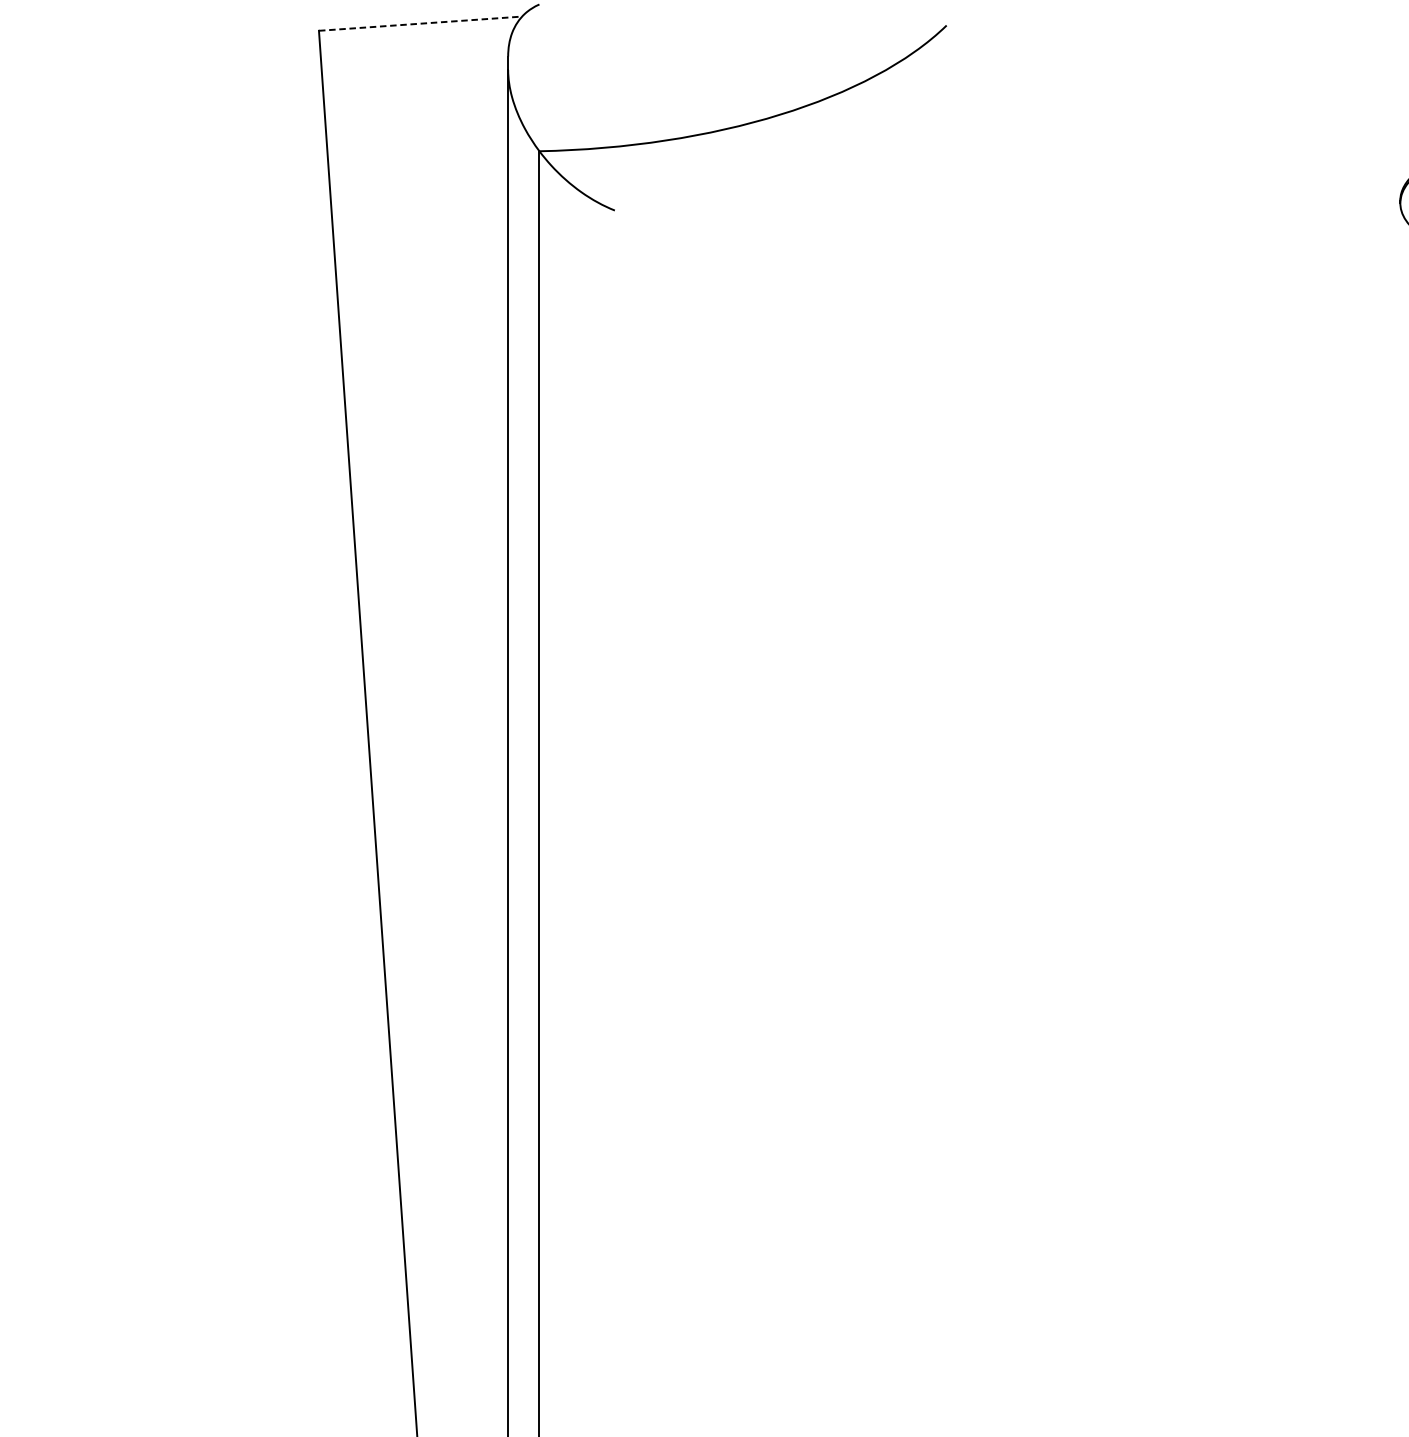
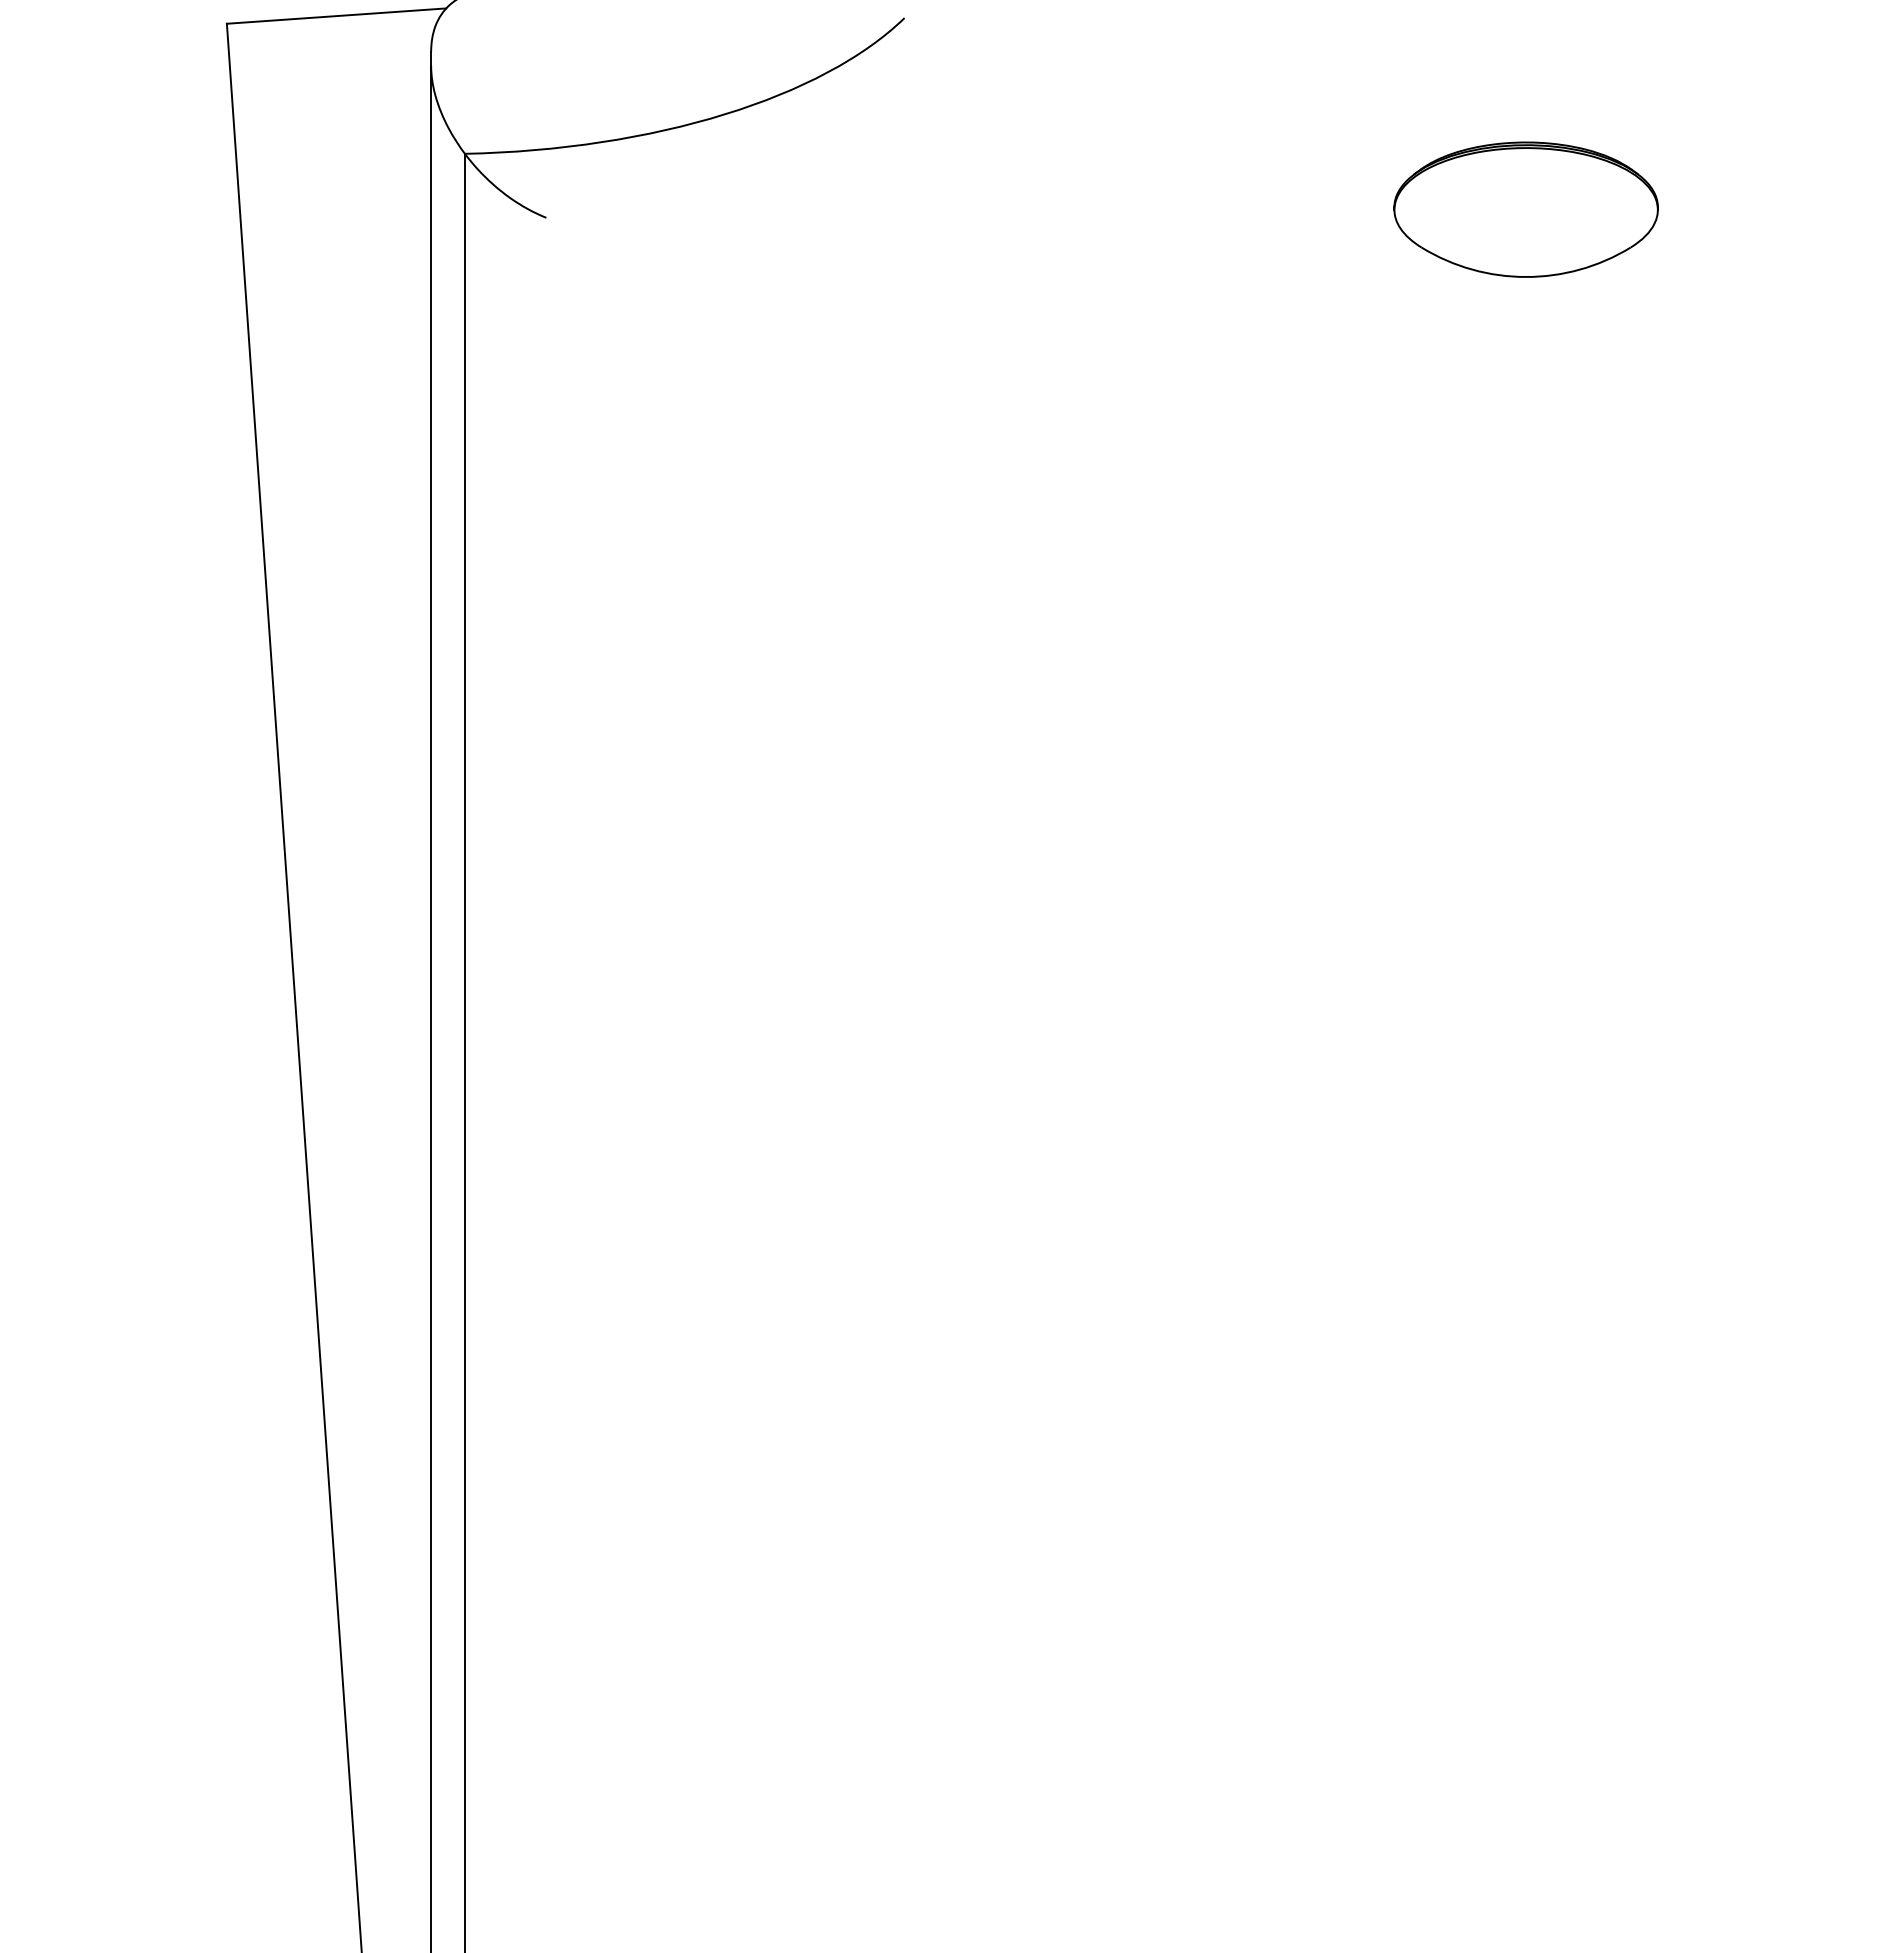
line: (420, 24) -> (336, 16), dashed -> solid

